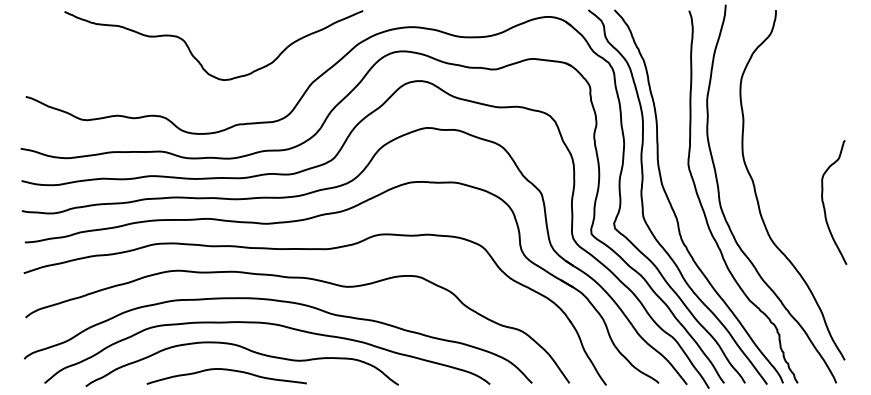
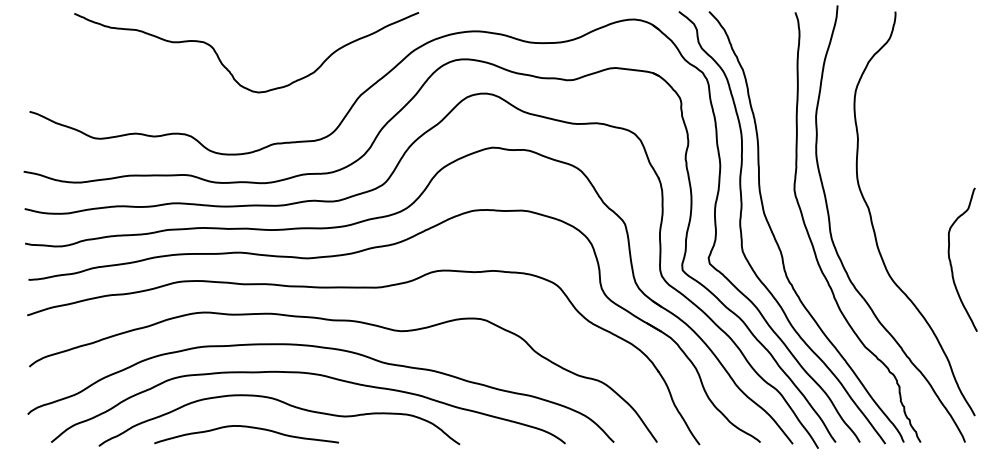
curve: (824, 203) -> (951, 261), moved
curve: (226, 370) -> (246, 427), moved

